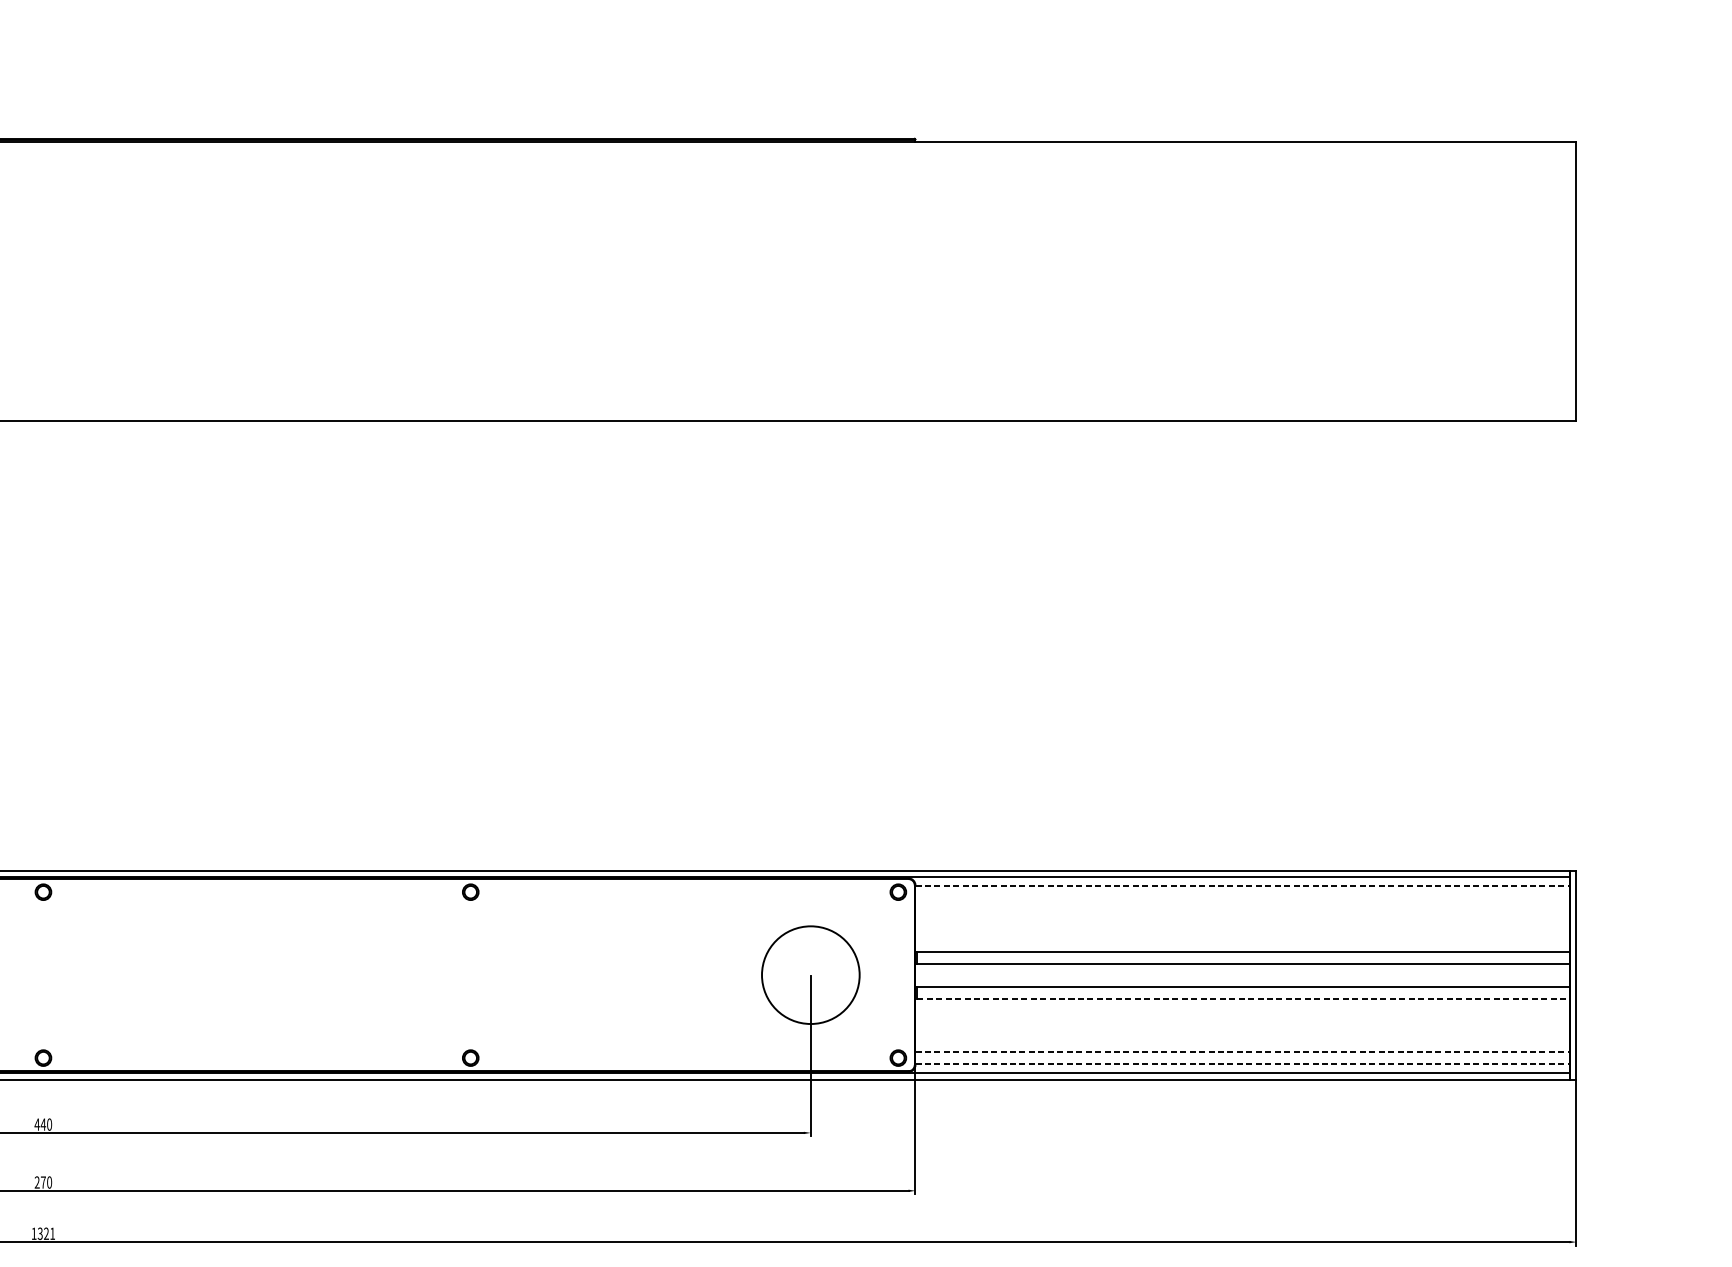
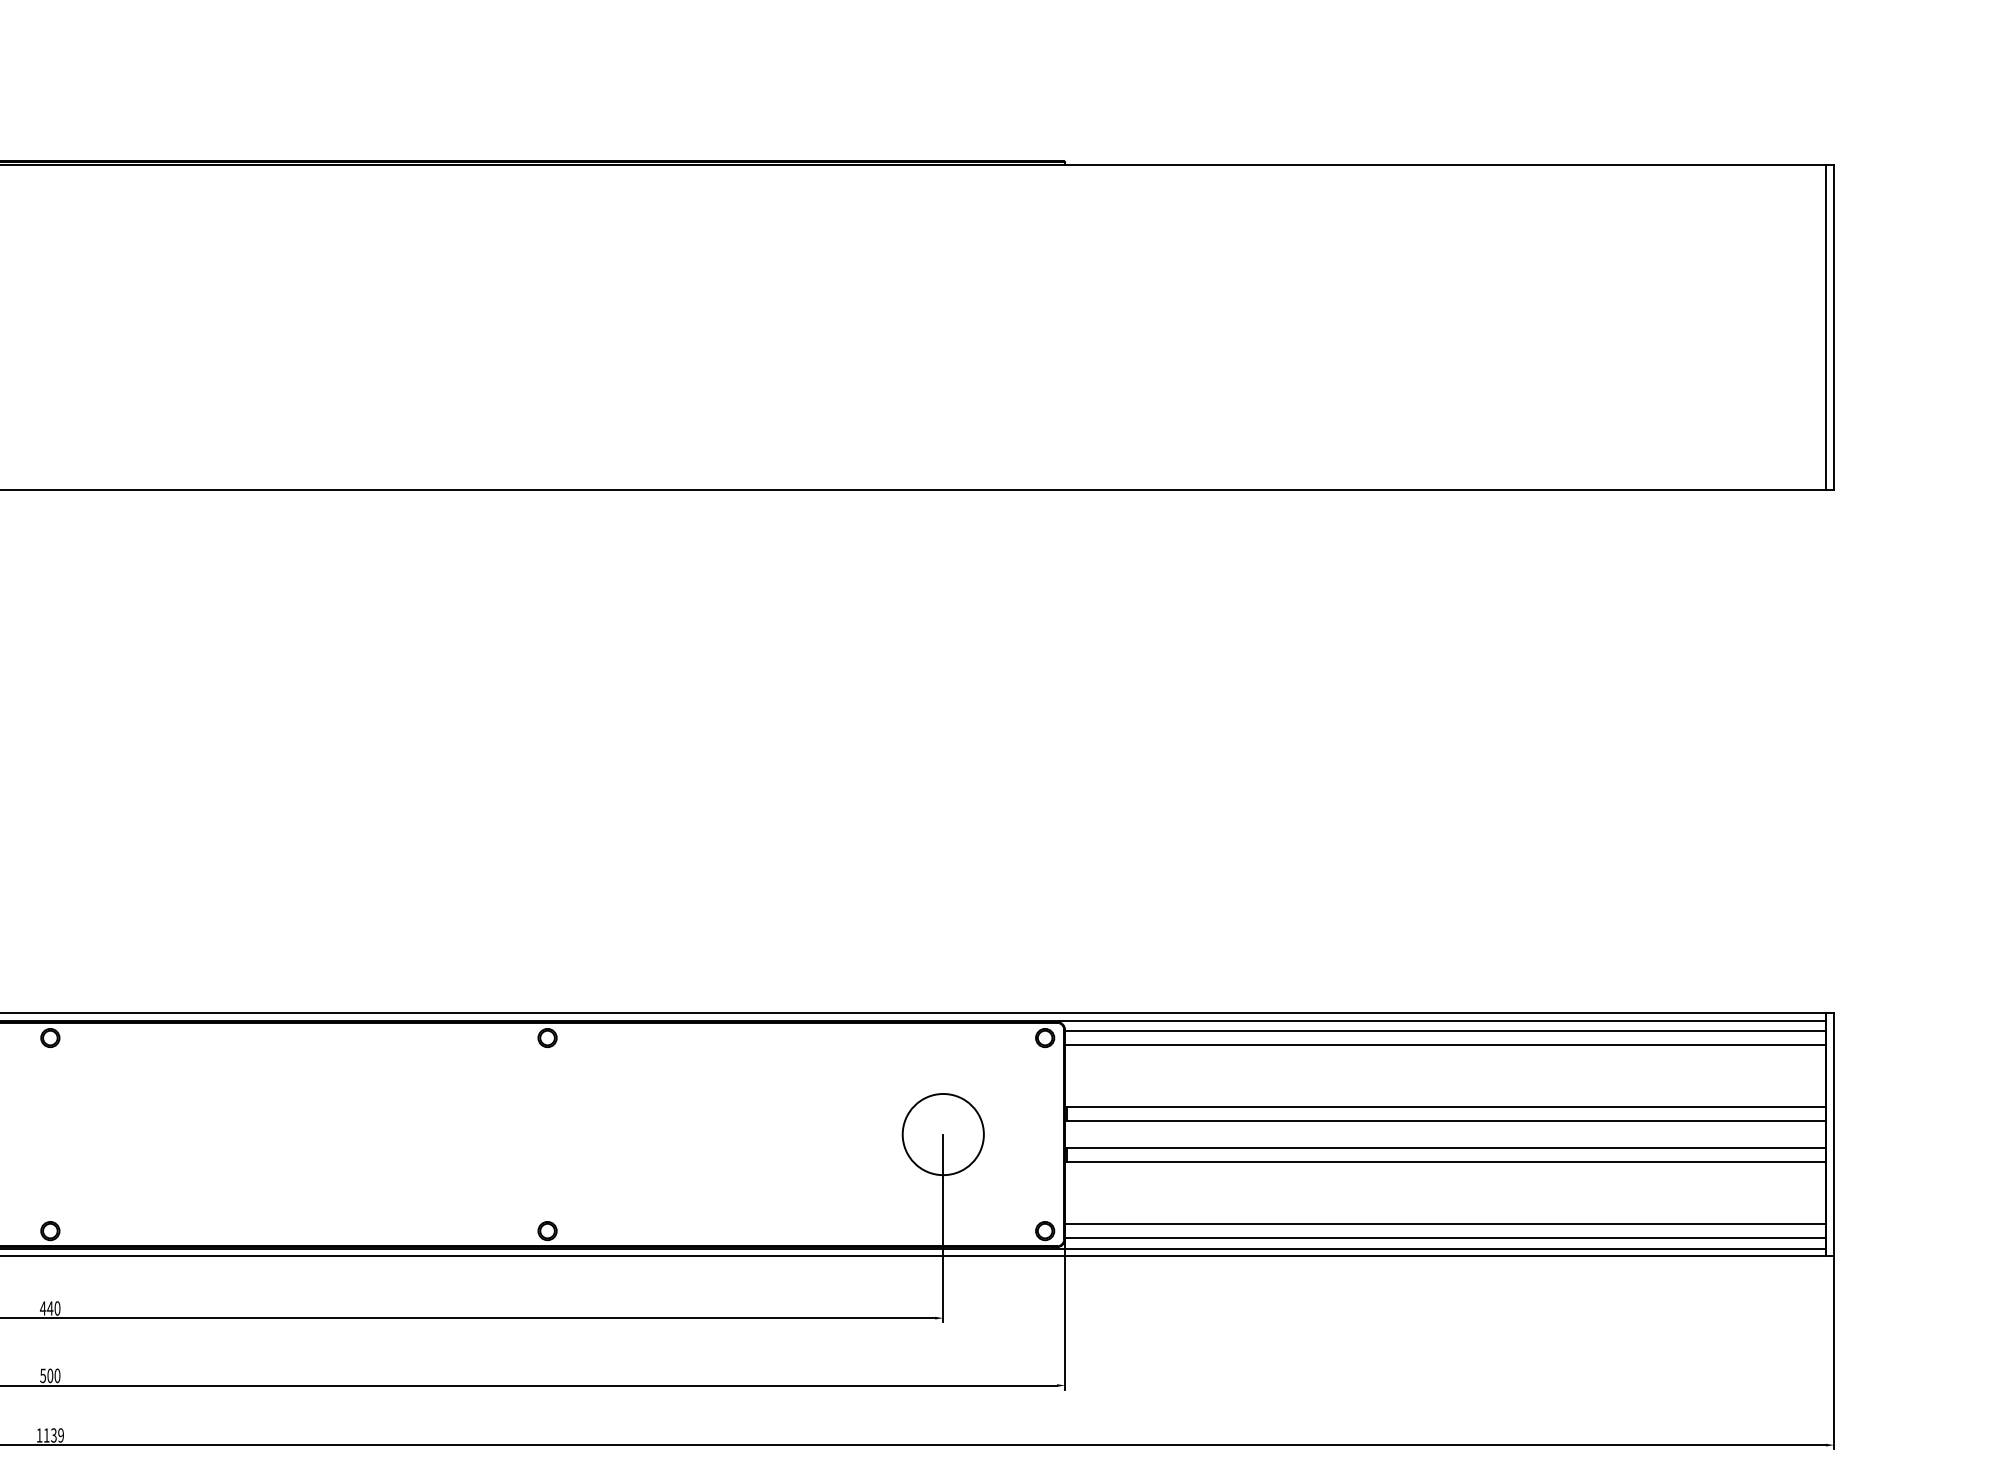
line: (1569, 281) -> (1826, 327), added
line: (1242, 885) -> (1445, 1030), dashed -> solid
line: (1242, 898) -> (1445, 1045), added
circle: (810, 975) -> (942, 1134), size x0.71
line: (1244, 998) -> (1447, 1161), dashed -> solid
line: (1242, 1051) -> (1445, 1223), dashed -> solid
line: (1242, 1064) -> (1445, 1238), dashed -> solid
text: (40, 1182) -> (46, 1375), 270 -> 500
text: (46, 1233) -> (53, 1435), 1321 -> 1139

